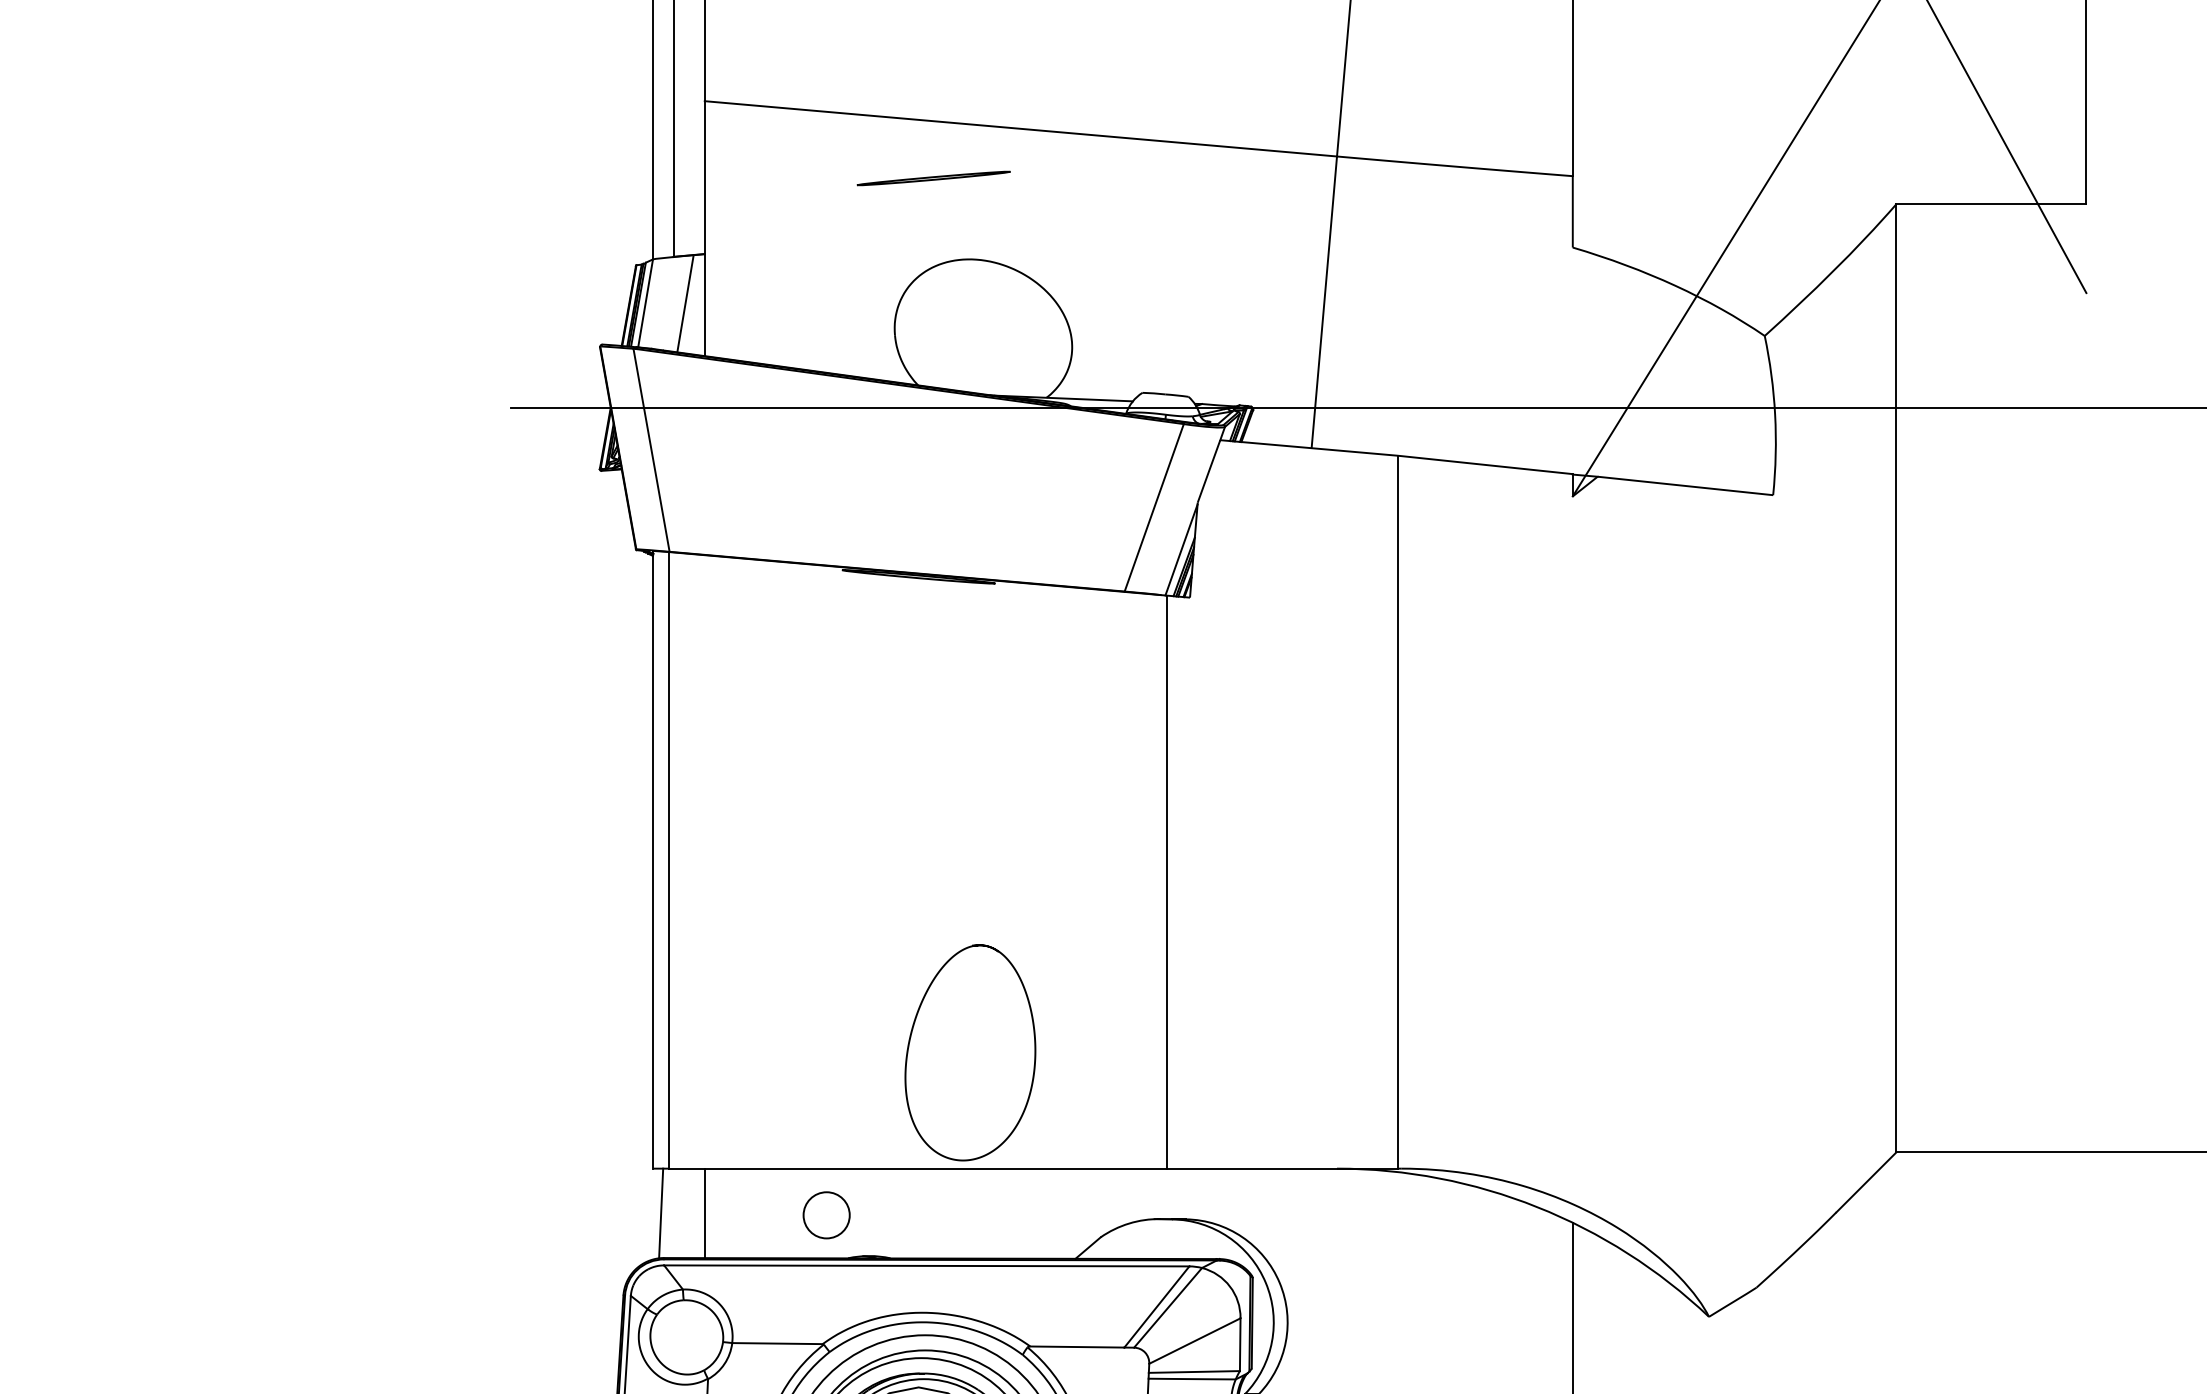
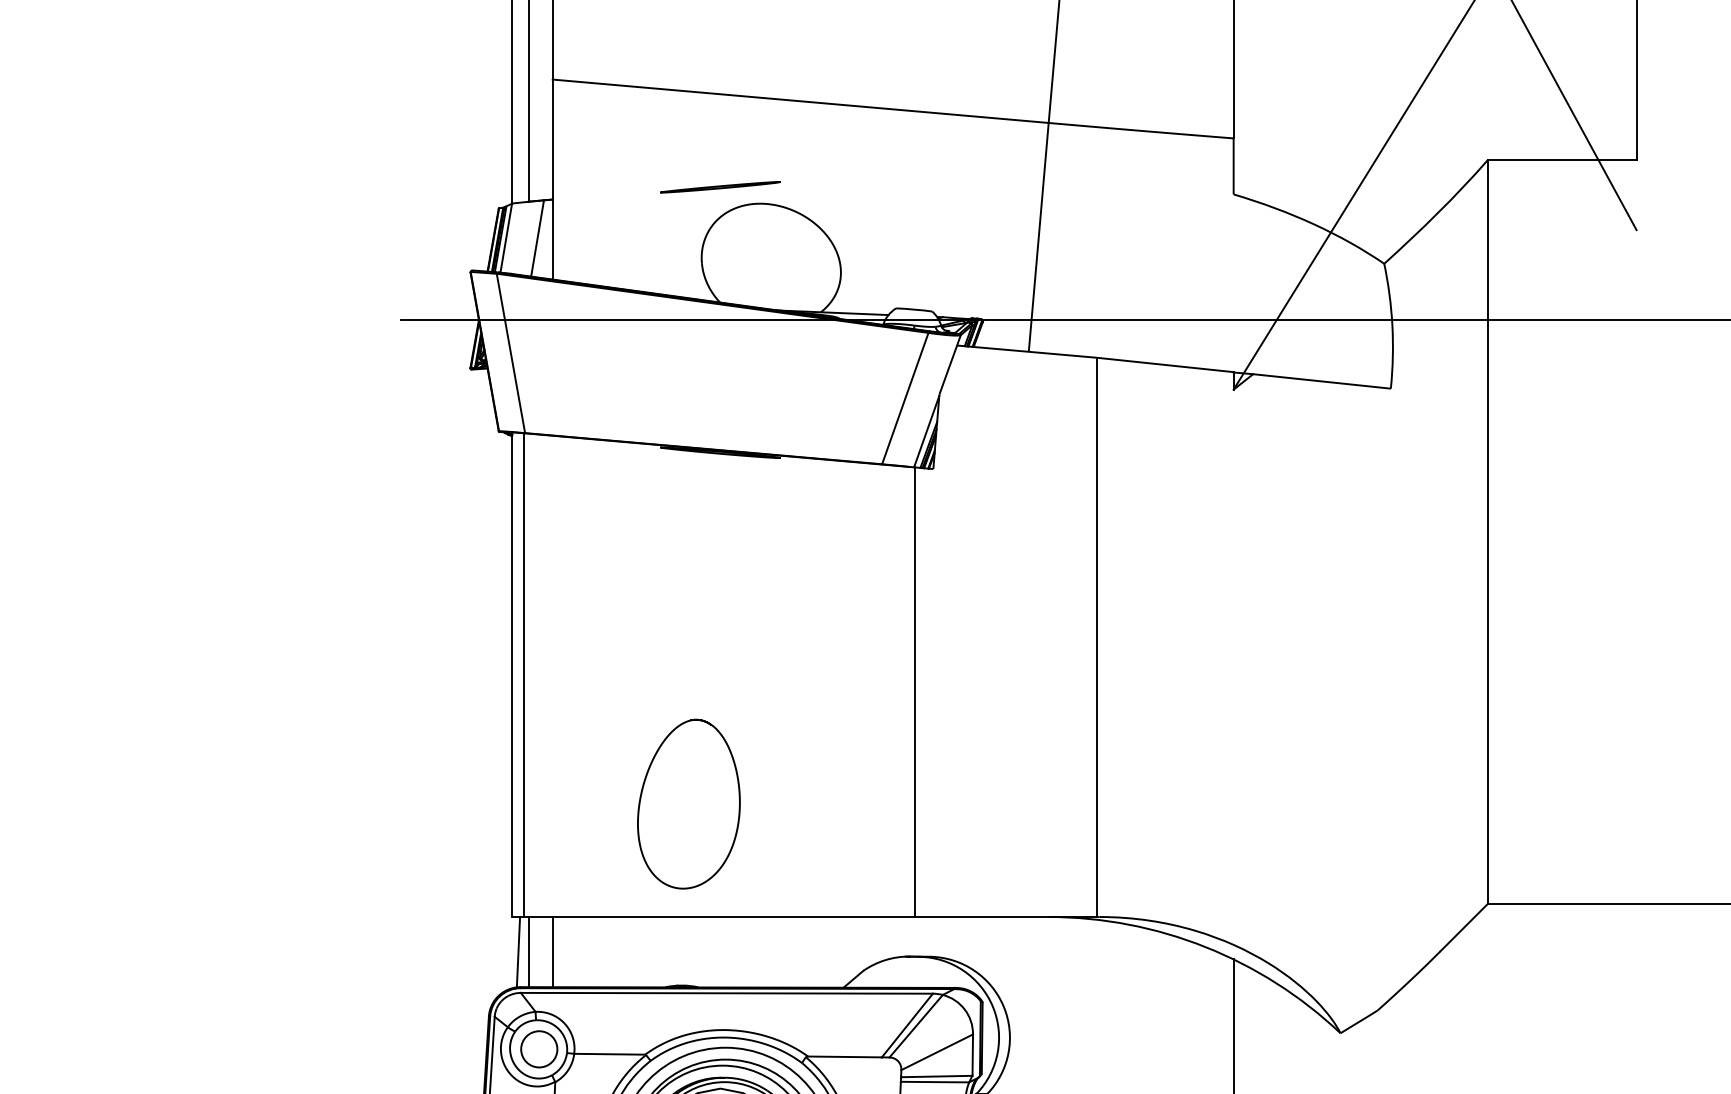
part: (933, 178) -> (720, 187), moved
curve: (910, 1042) -> (641, 796), moved
line: (674, 1213) -> (528, 952), added
circle: (826, 1215) -> (539, 1049), moved

